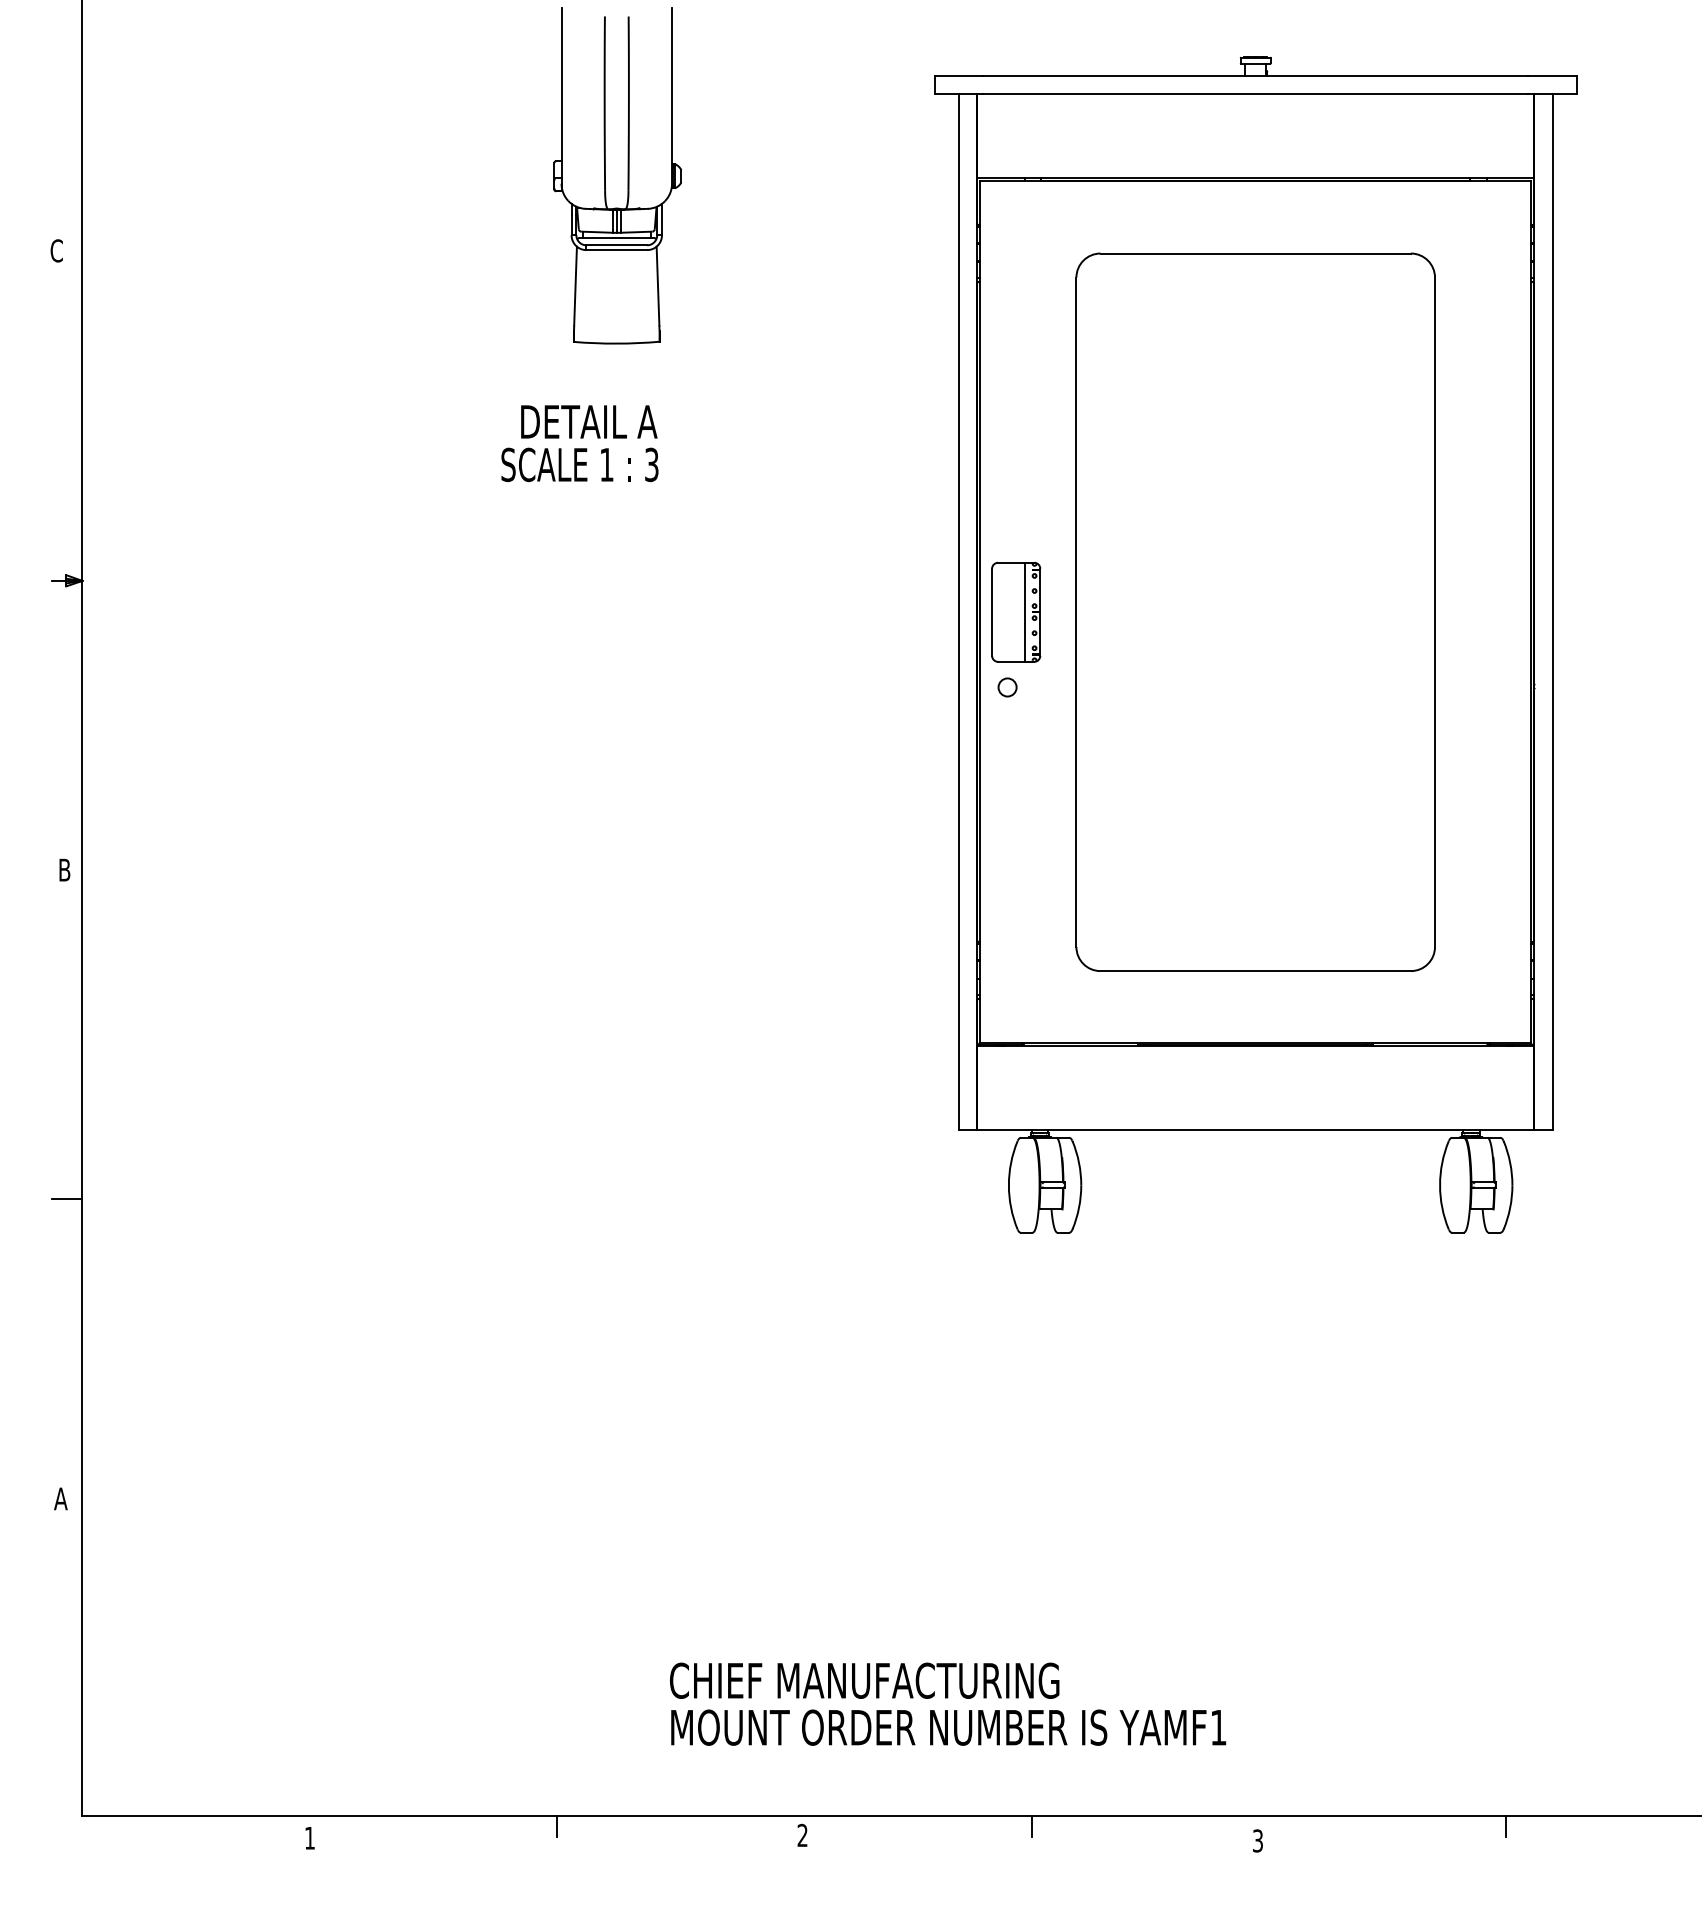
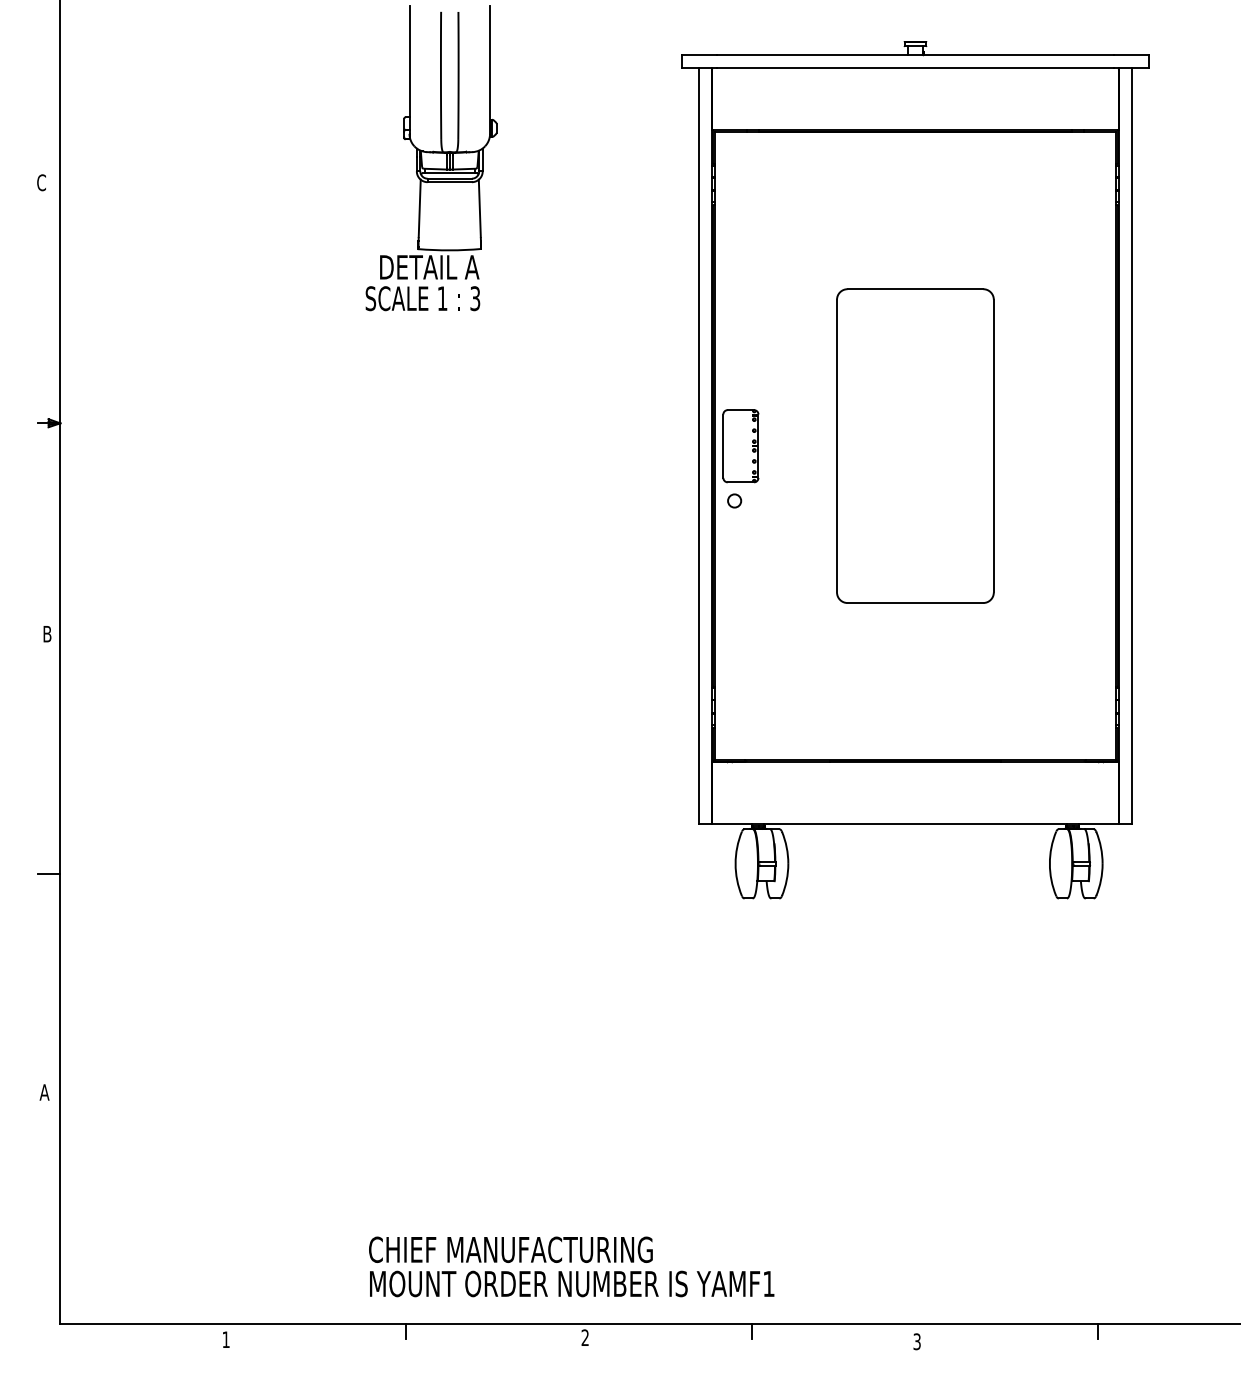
text: (579, 443) -> (422, 283), moved
line: (1024, 611) -> (746, 445), removed
part: (1255, 611) -> (915, 445), size x0.6
text: (948, 1703) -> (572, 1266), moved

